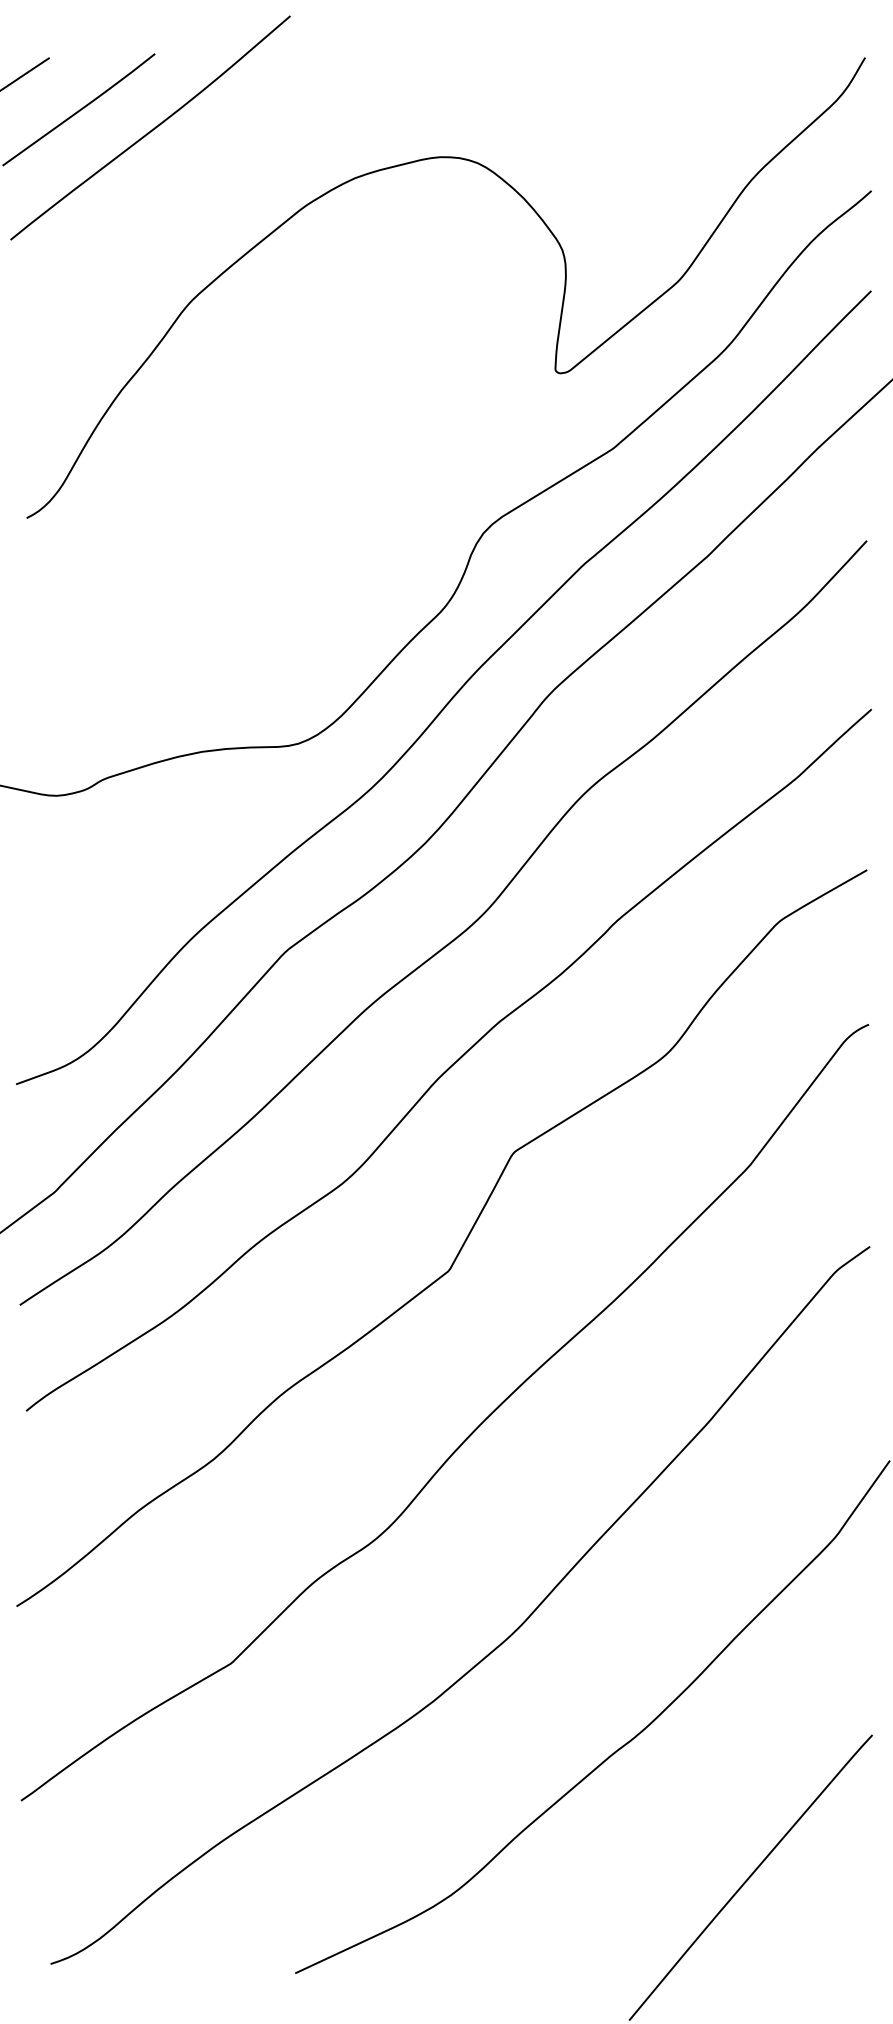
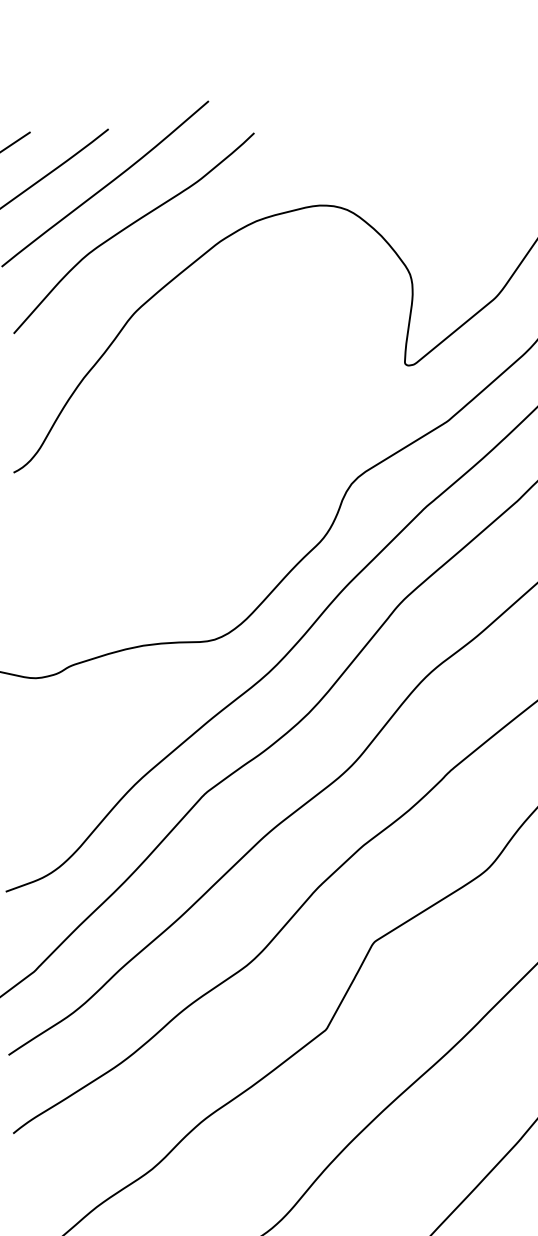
curve: (185, 184) -> (131, 225), added

